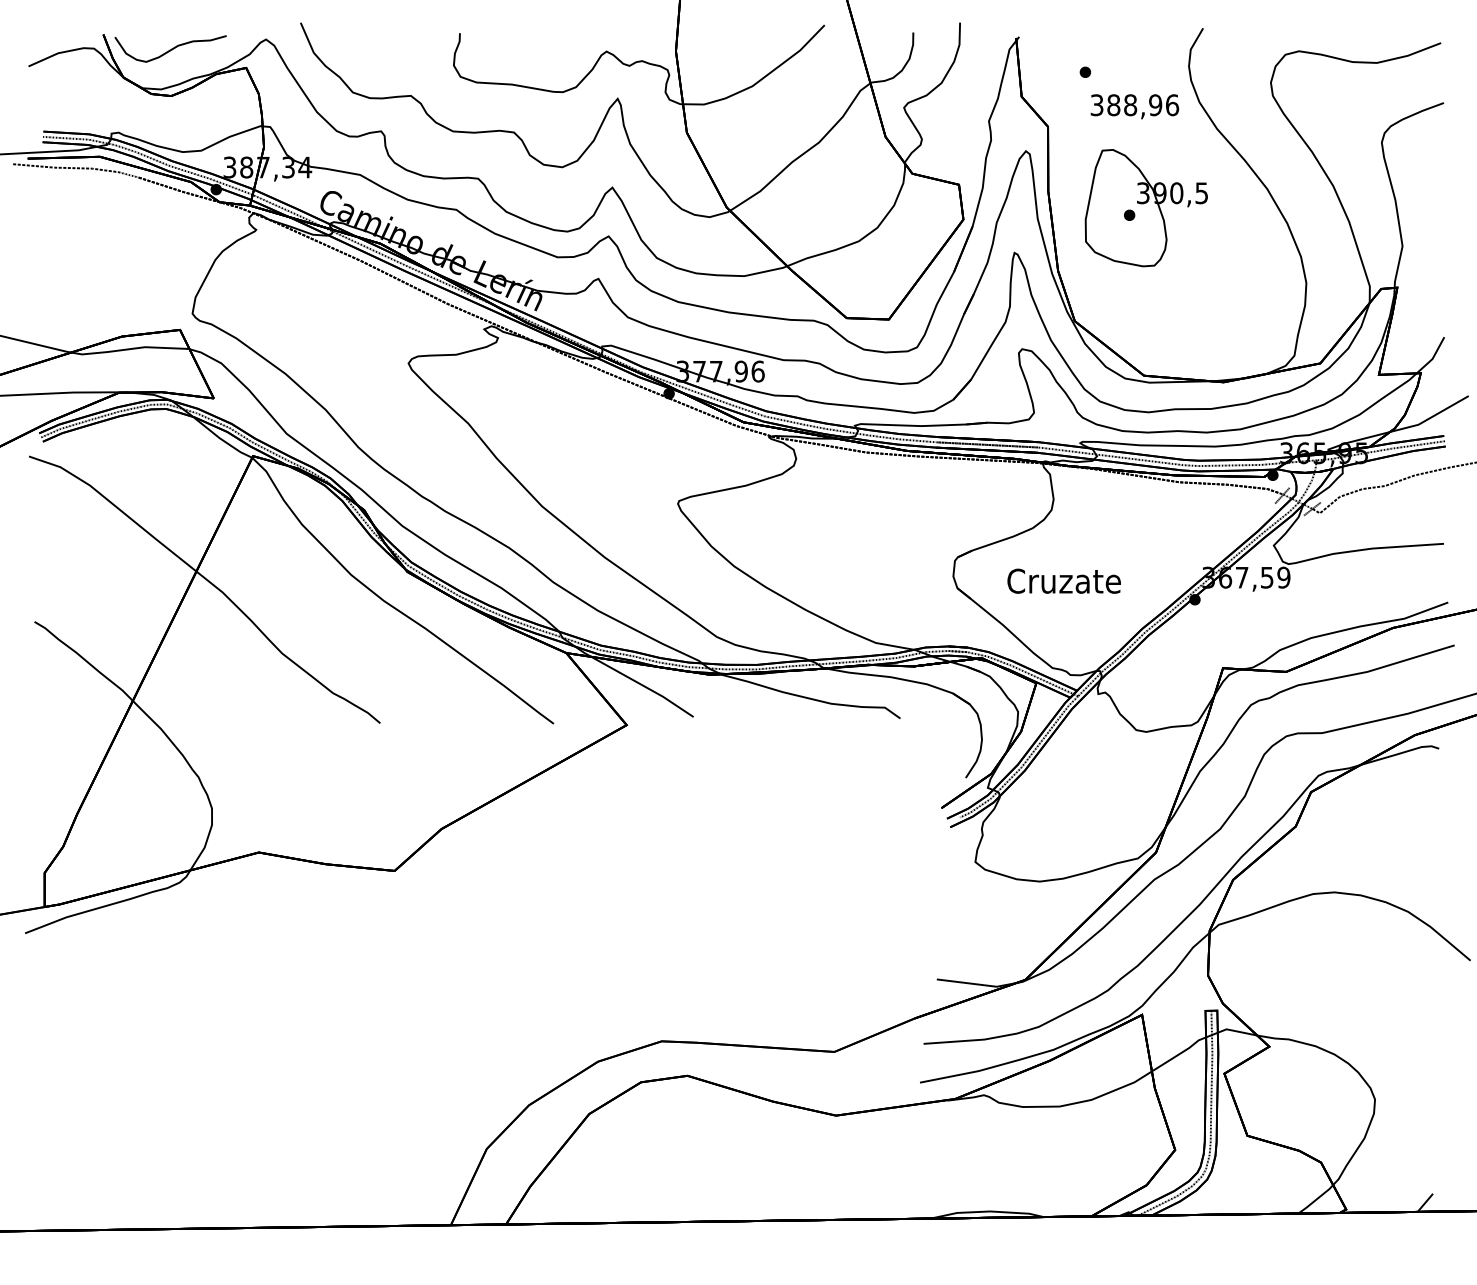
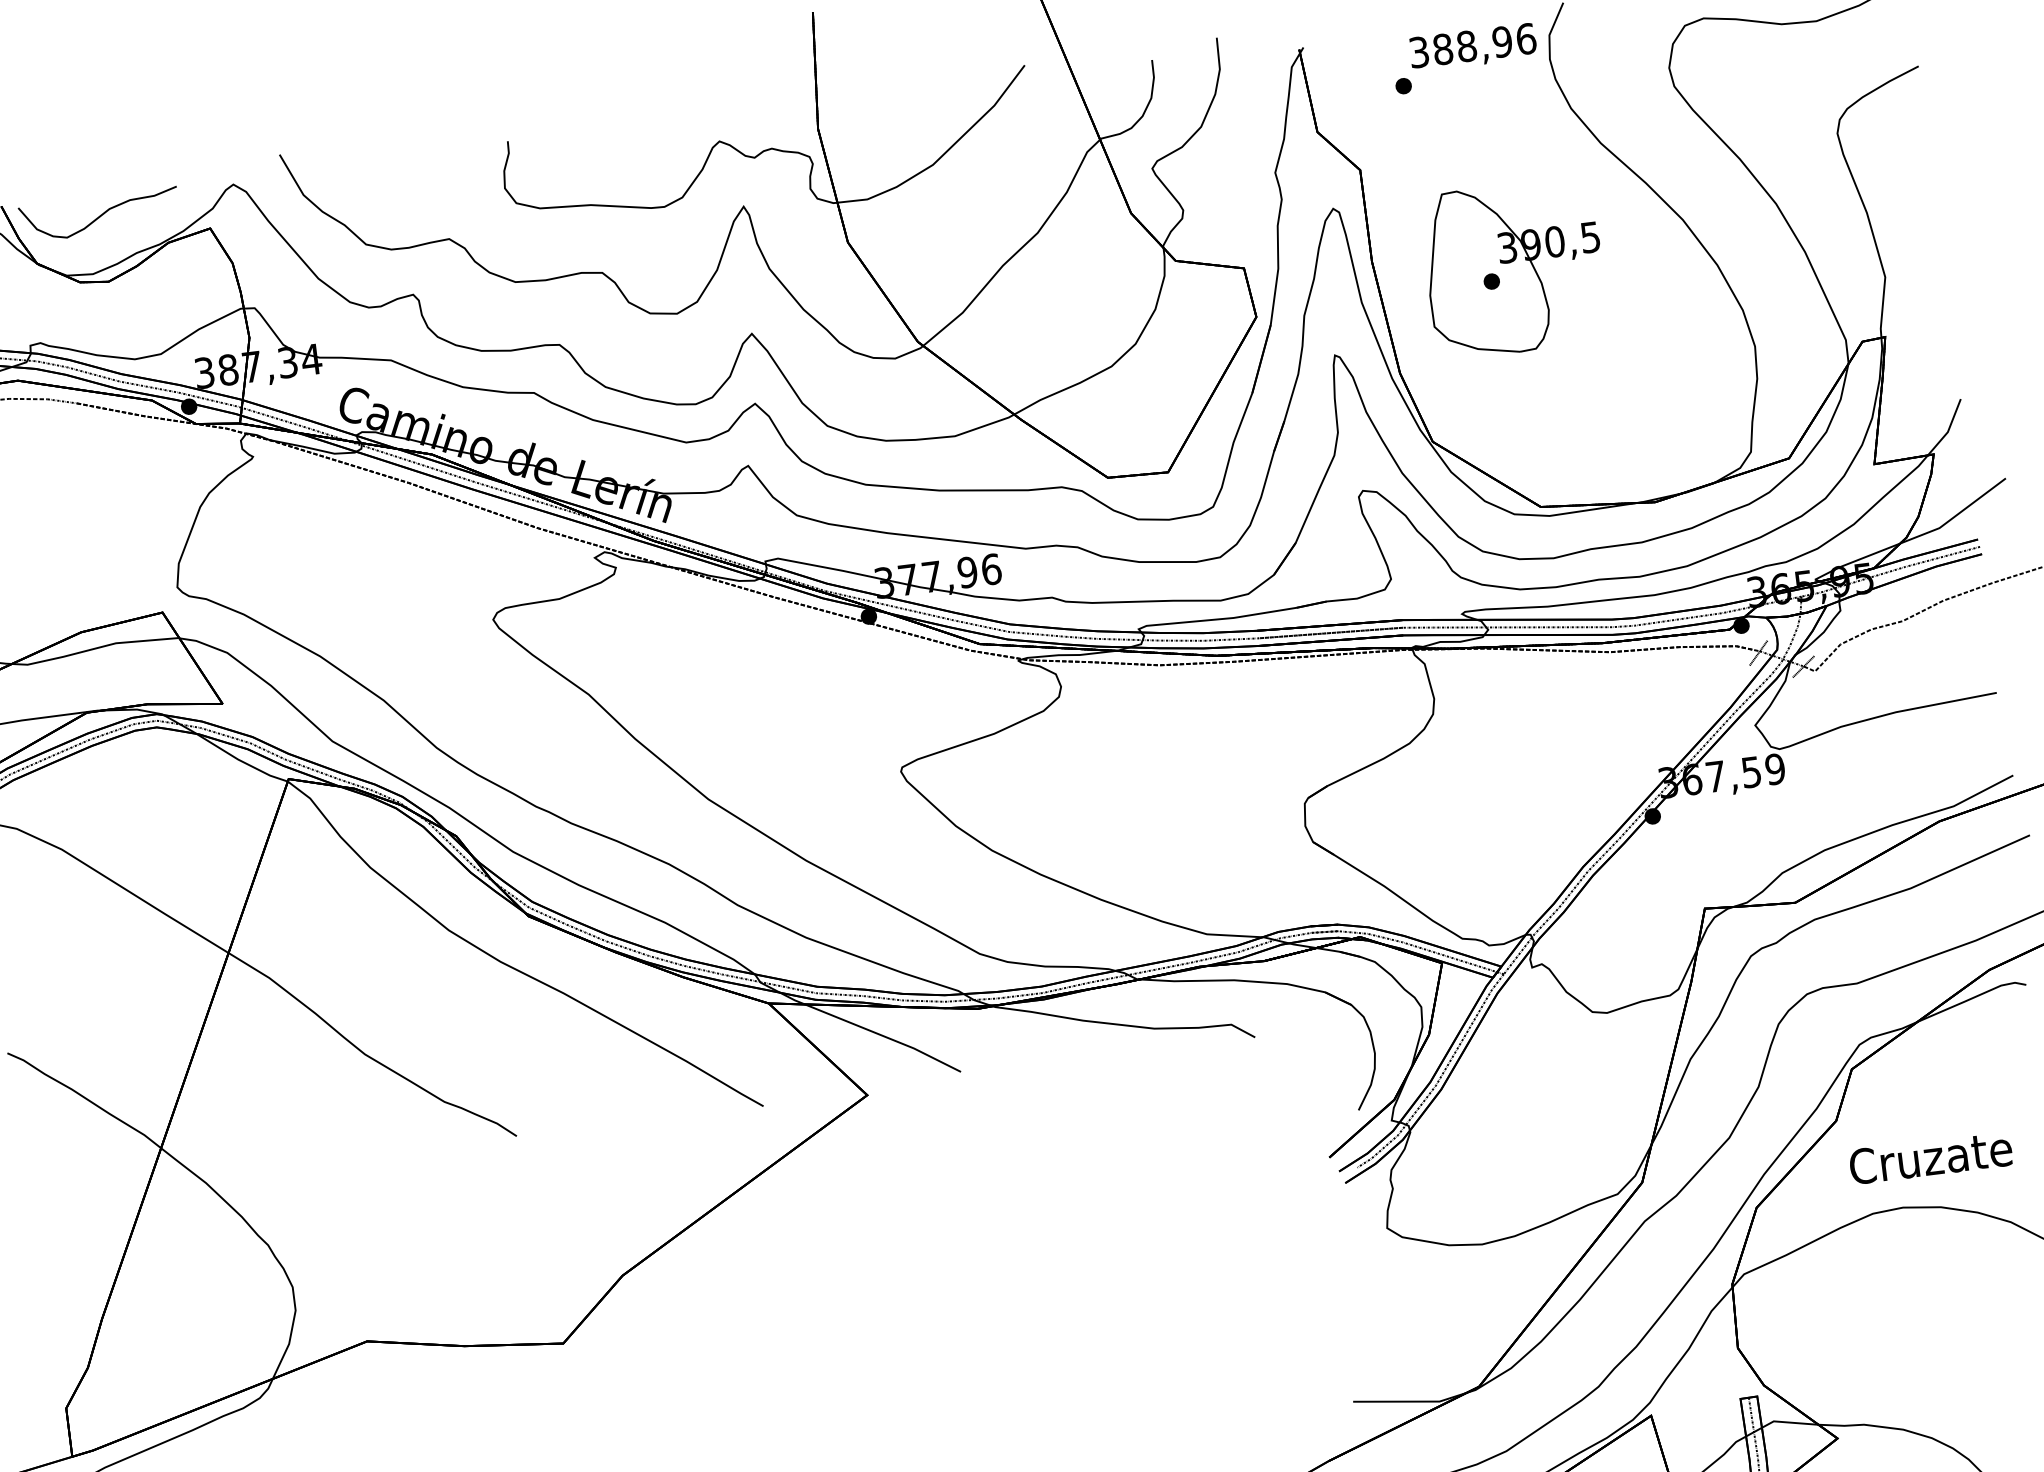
text: (1134, 106) -> (1472, 47), moved
text: (1063, 580) -> (1929, 1156), moved

